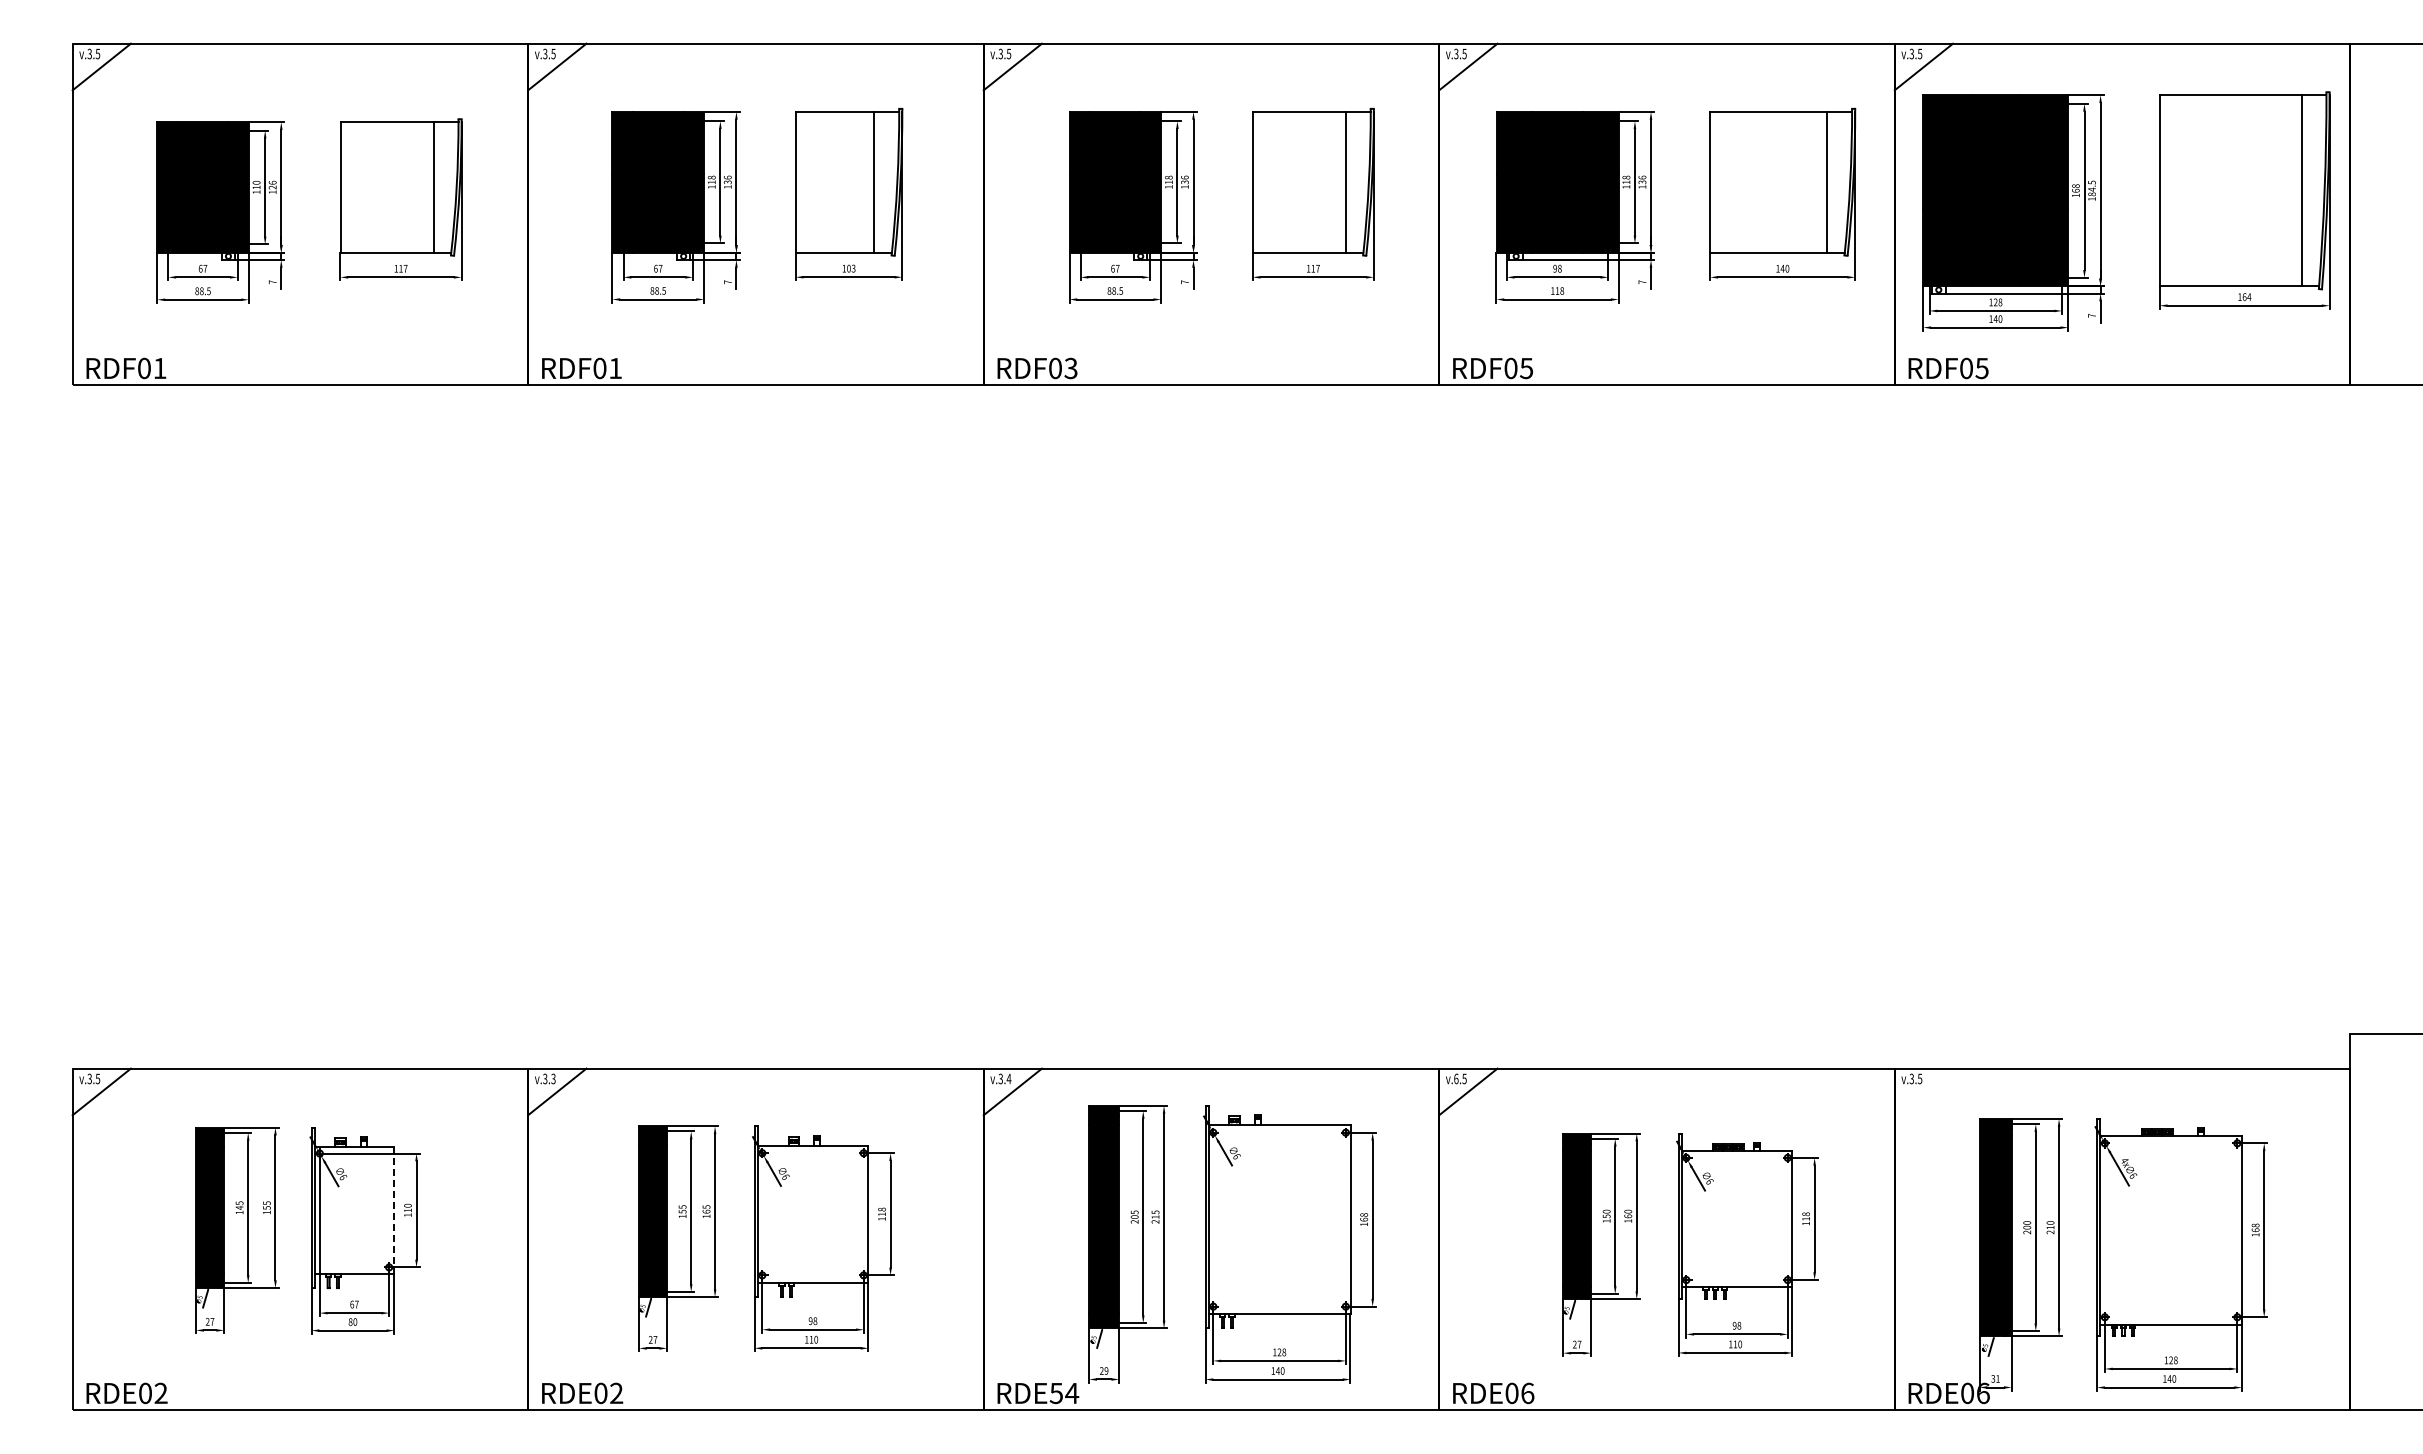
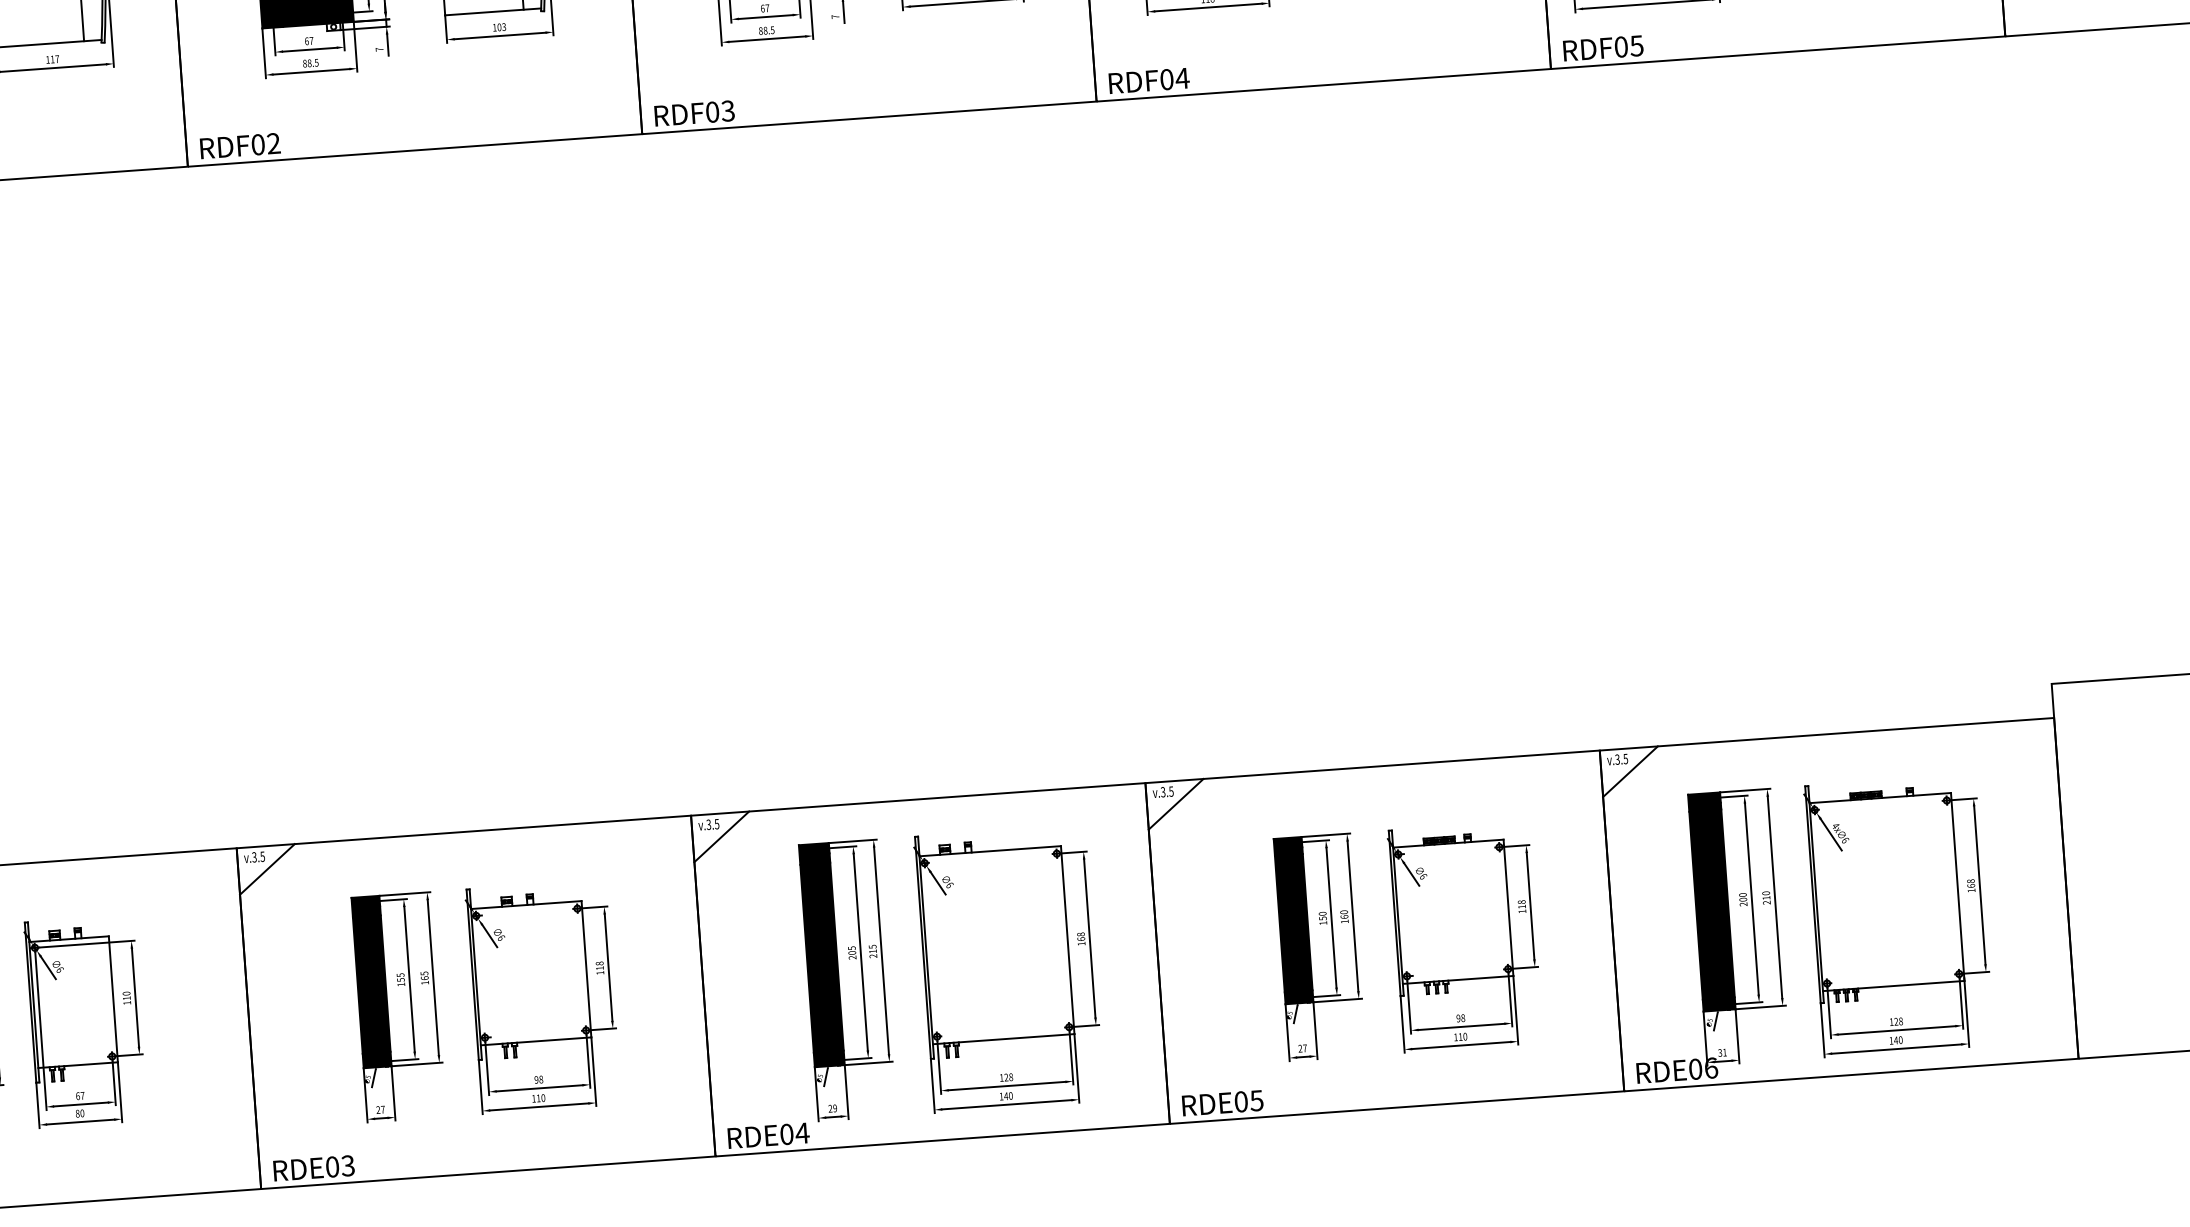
text: (615, 367) -> (273, 142), RDF01 -> RDF02
text: (1526, 368) -> (1182, 78), RDF05 -> RDF04
text: (553, 1077) -> (262, 855), v.3.3 -> v.3.5
text: (1008, 1078) -> (716, 823), v.3.4 -> v.3.5
text: (1456, 1078) -> (1163, 791), v.6.5 -> v.3.5
line: (1923, 1091) -> (1630, 771), added
line: (394, 1210) -> (113, 999), dashed -> solid
text: (1055, 1392) -> (785, 1133), RDE54 -> RDE04
text: (616, 1393) -> (348, 1165), RDE02 -> RDE03
text: (1527, 1393) -> (1256, 1100), RDE06 -> RDE05

